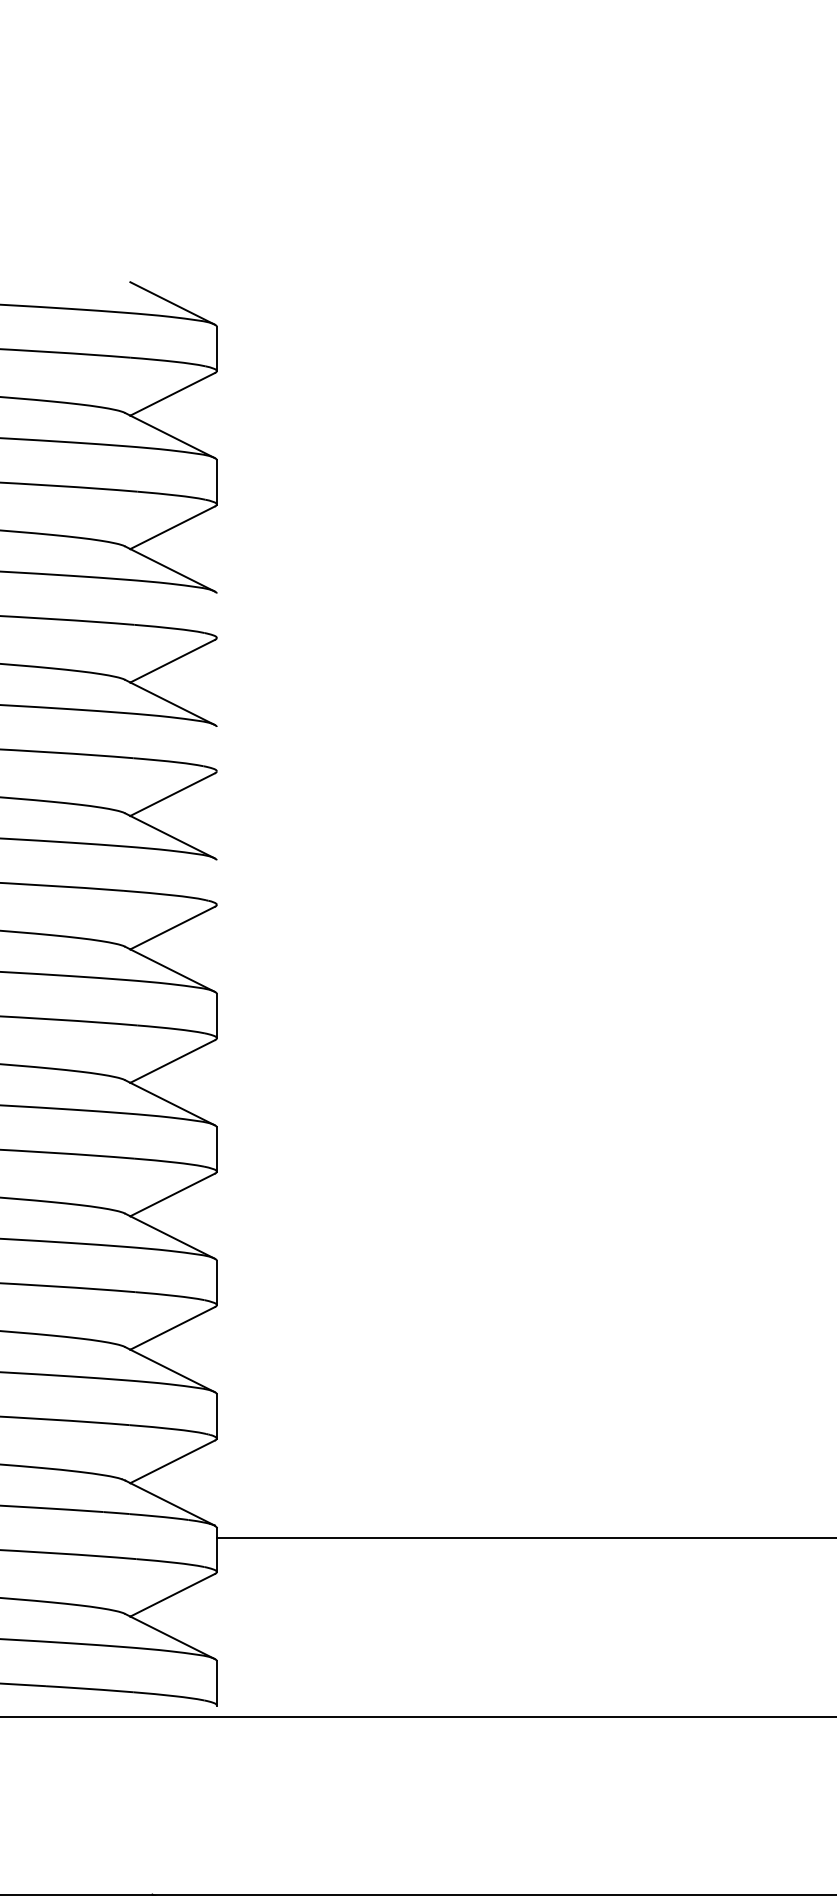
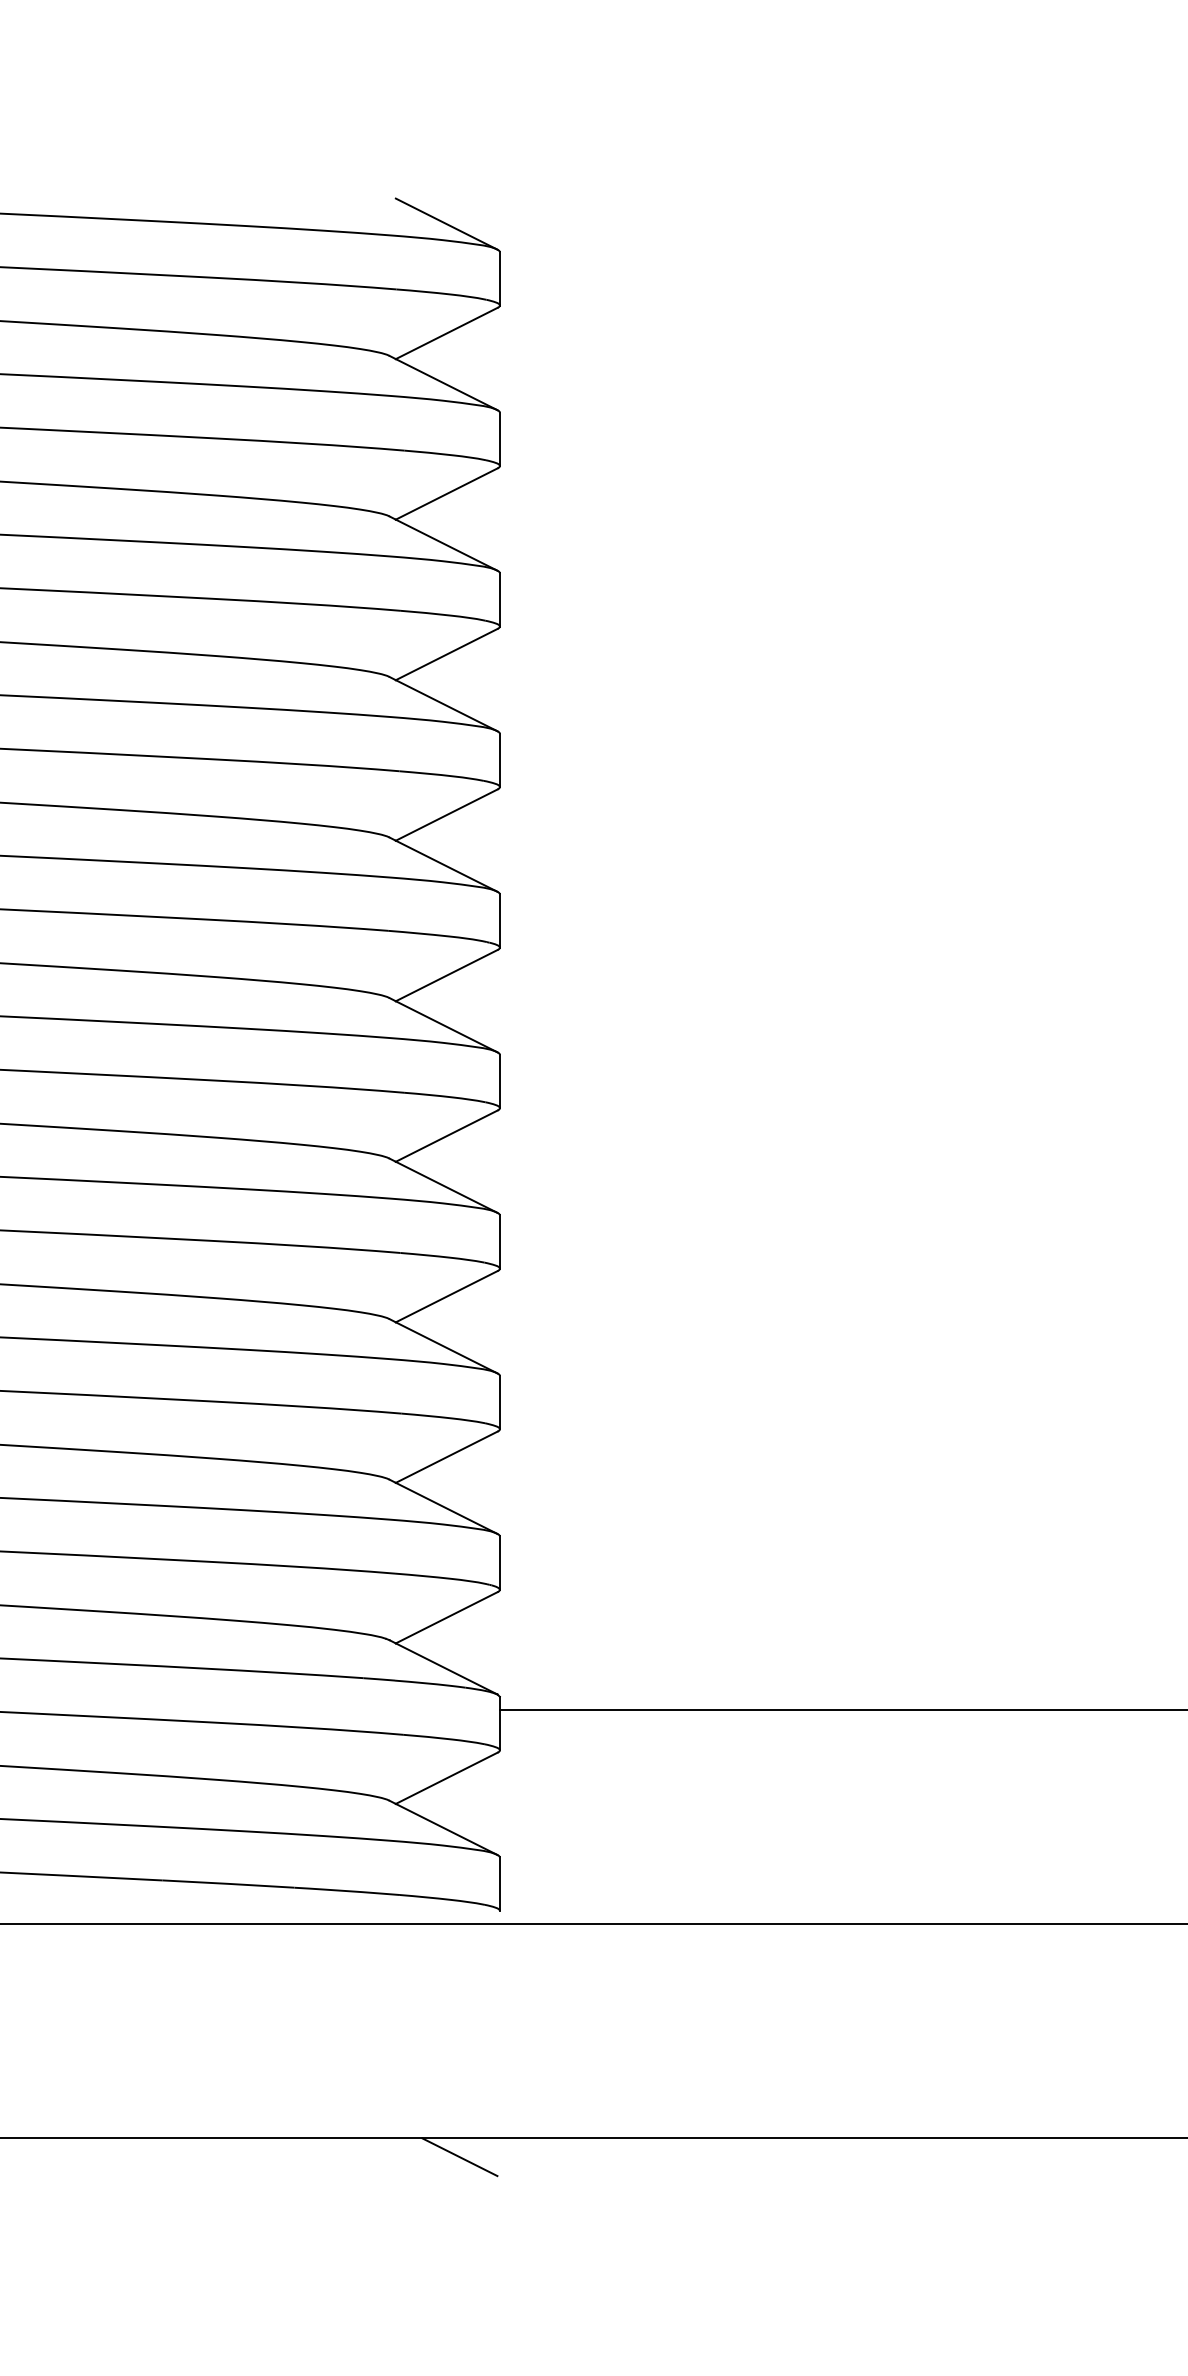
line: (216, 615) -> (499, 599), added
line: (216, 749) -> (499, 760), added
line: (216, 882) -> (499, 920), added

